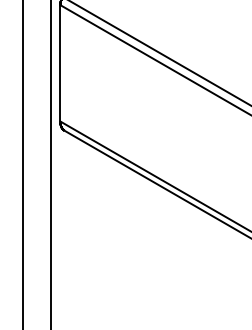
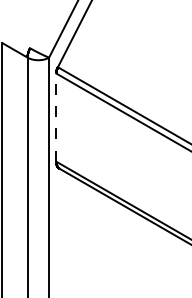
line: (60, 63) -> (56, 117), solid -> dashed

